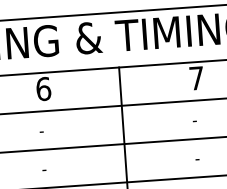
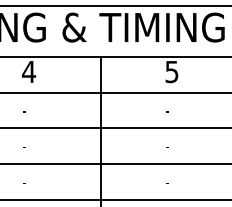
text: (196, 78) -> (171, 72), 7 -> 5
text: (44, 88) -> (29, 71), 6 -> 4

